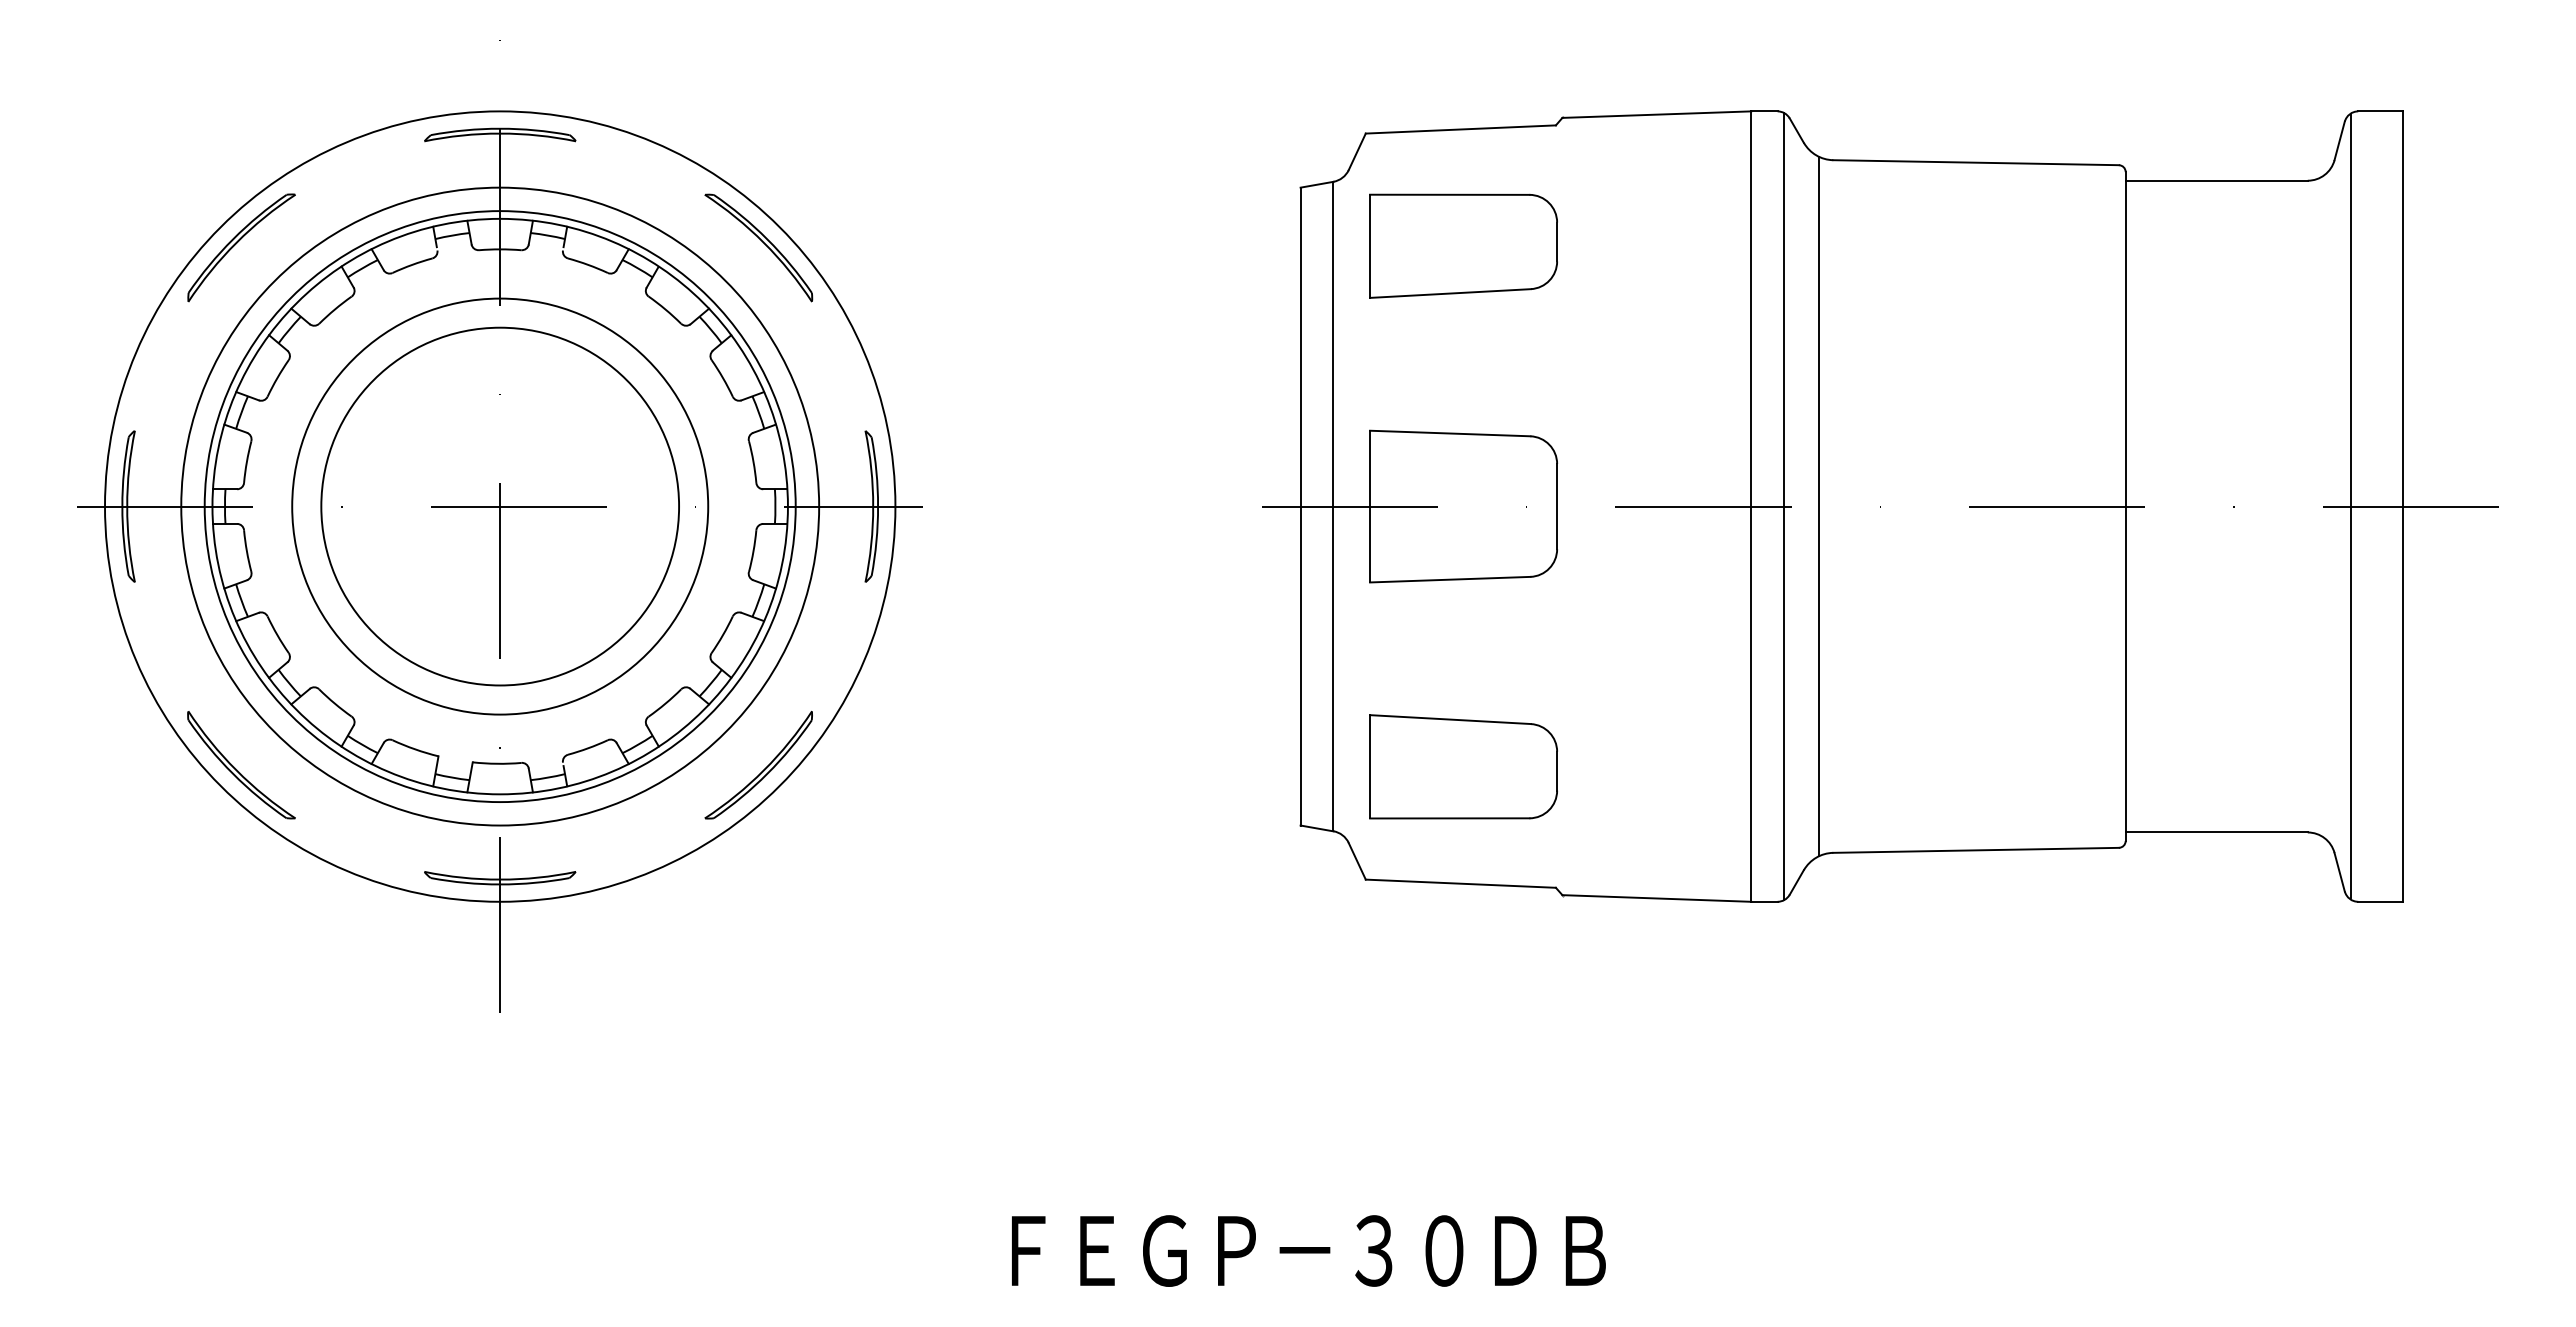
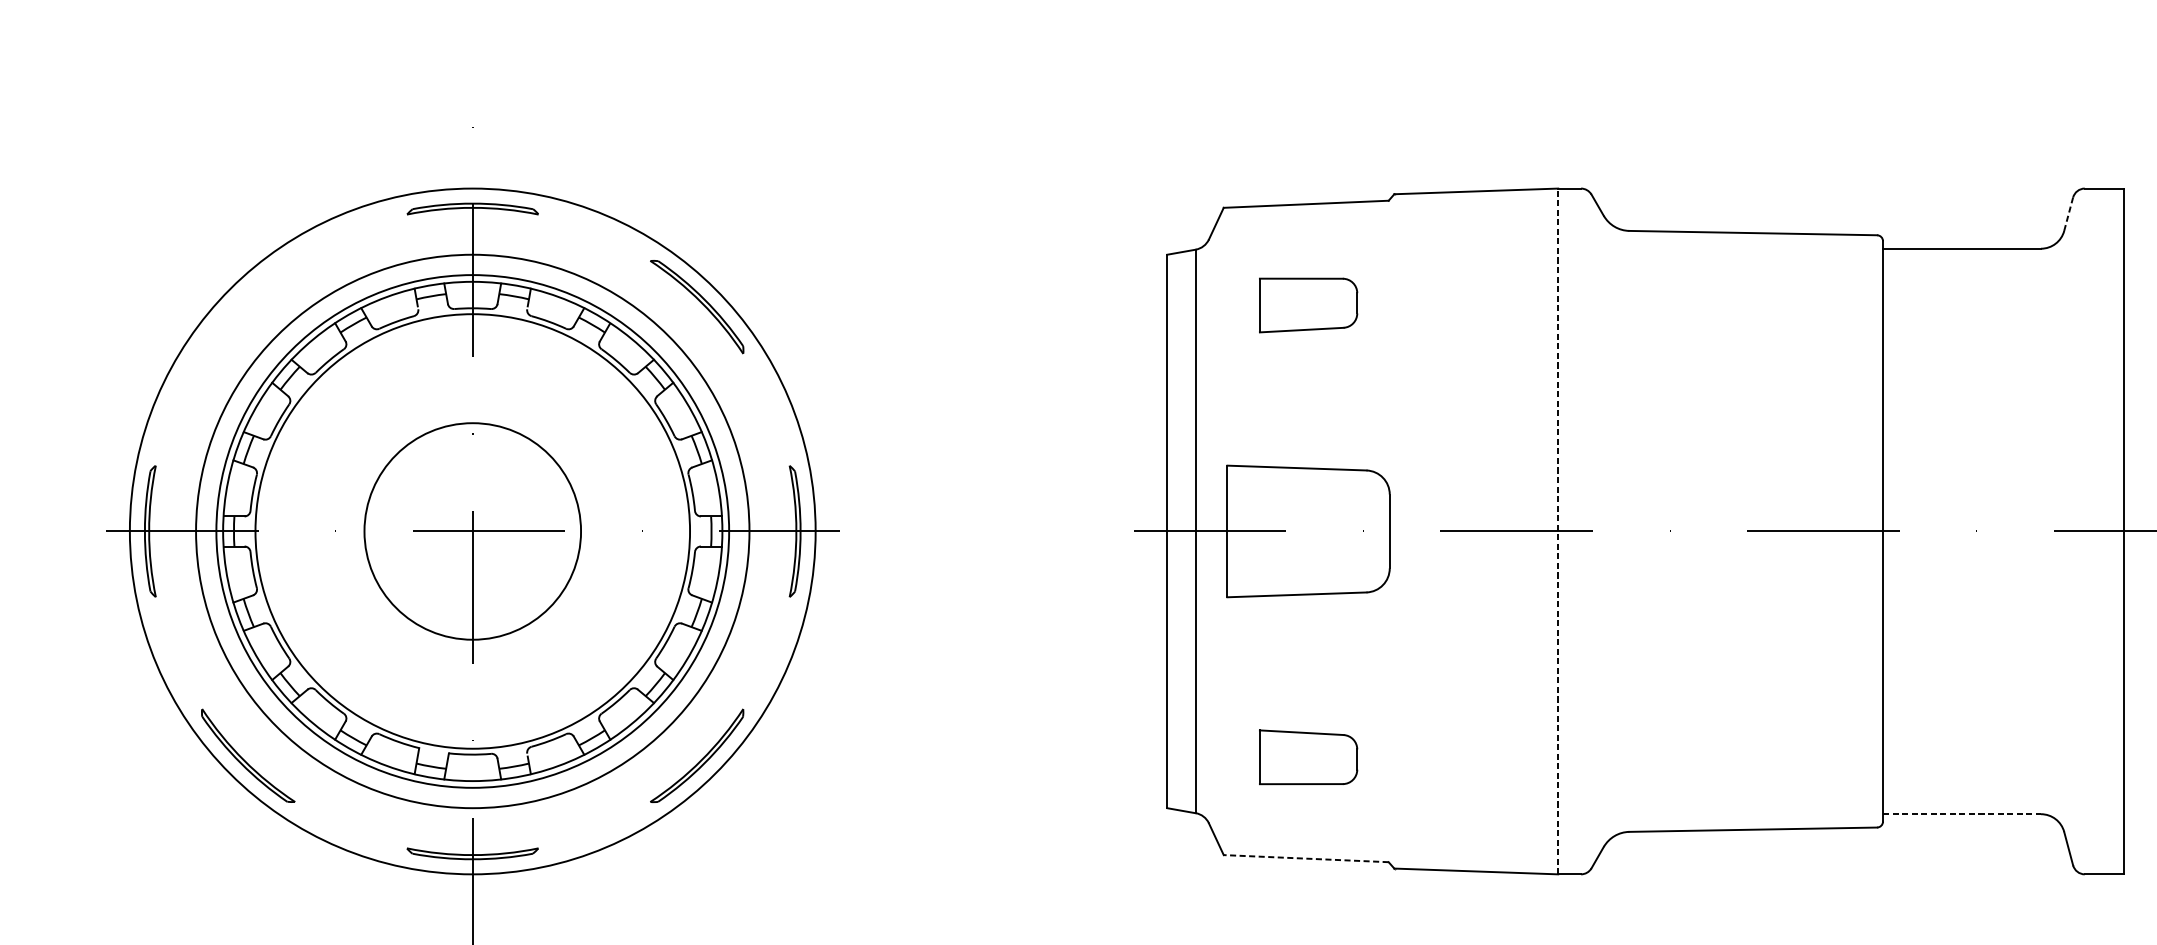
line: (2339, 140) -> (2068, 213), solid -> dashed
part: (1463, 245) -> (1308, 304), size x0.6
part: (241, 247) -> (248, 306), removed
circle: (500, 506) -> (473, 531), size x0.6
circle: (500, 506) -> (473, 531), size x1.4
line: (1751, 506) -> (1558, 531), solid -> dashed
line: (1784, 506) -> (1587, 531), removed
line: (1818, 506) -> (1616, 531), removed
line: (2351, 506) -> (2078, 531), removed
part: (1463, 766) -> (1308, 756), size x0.6
line: (2217, 832) -> (1962, 814), solid -> dashed
line: (1460, 883) -> (1305, 858), solid -> dashed

